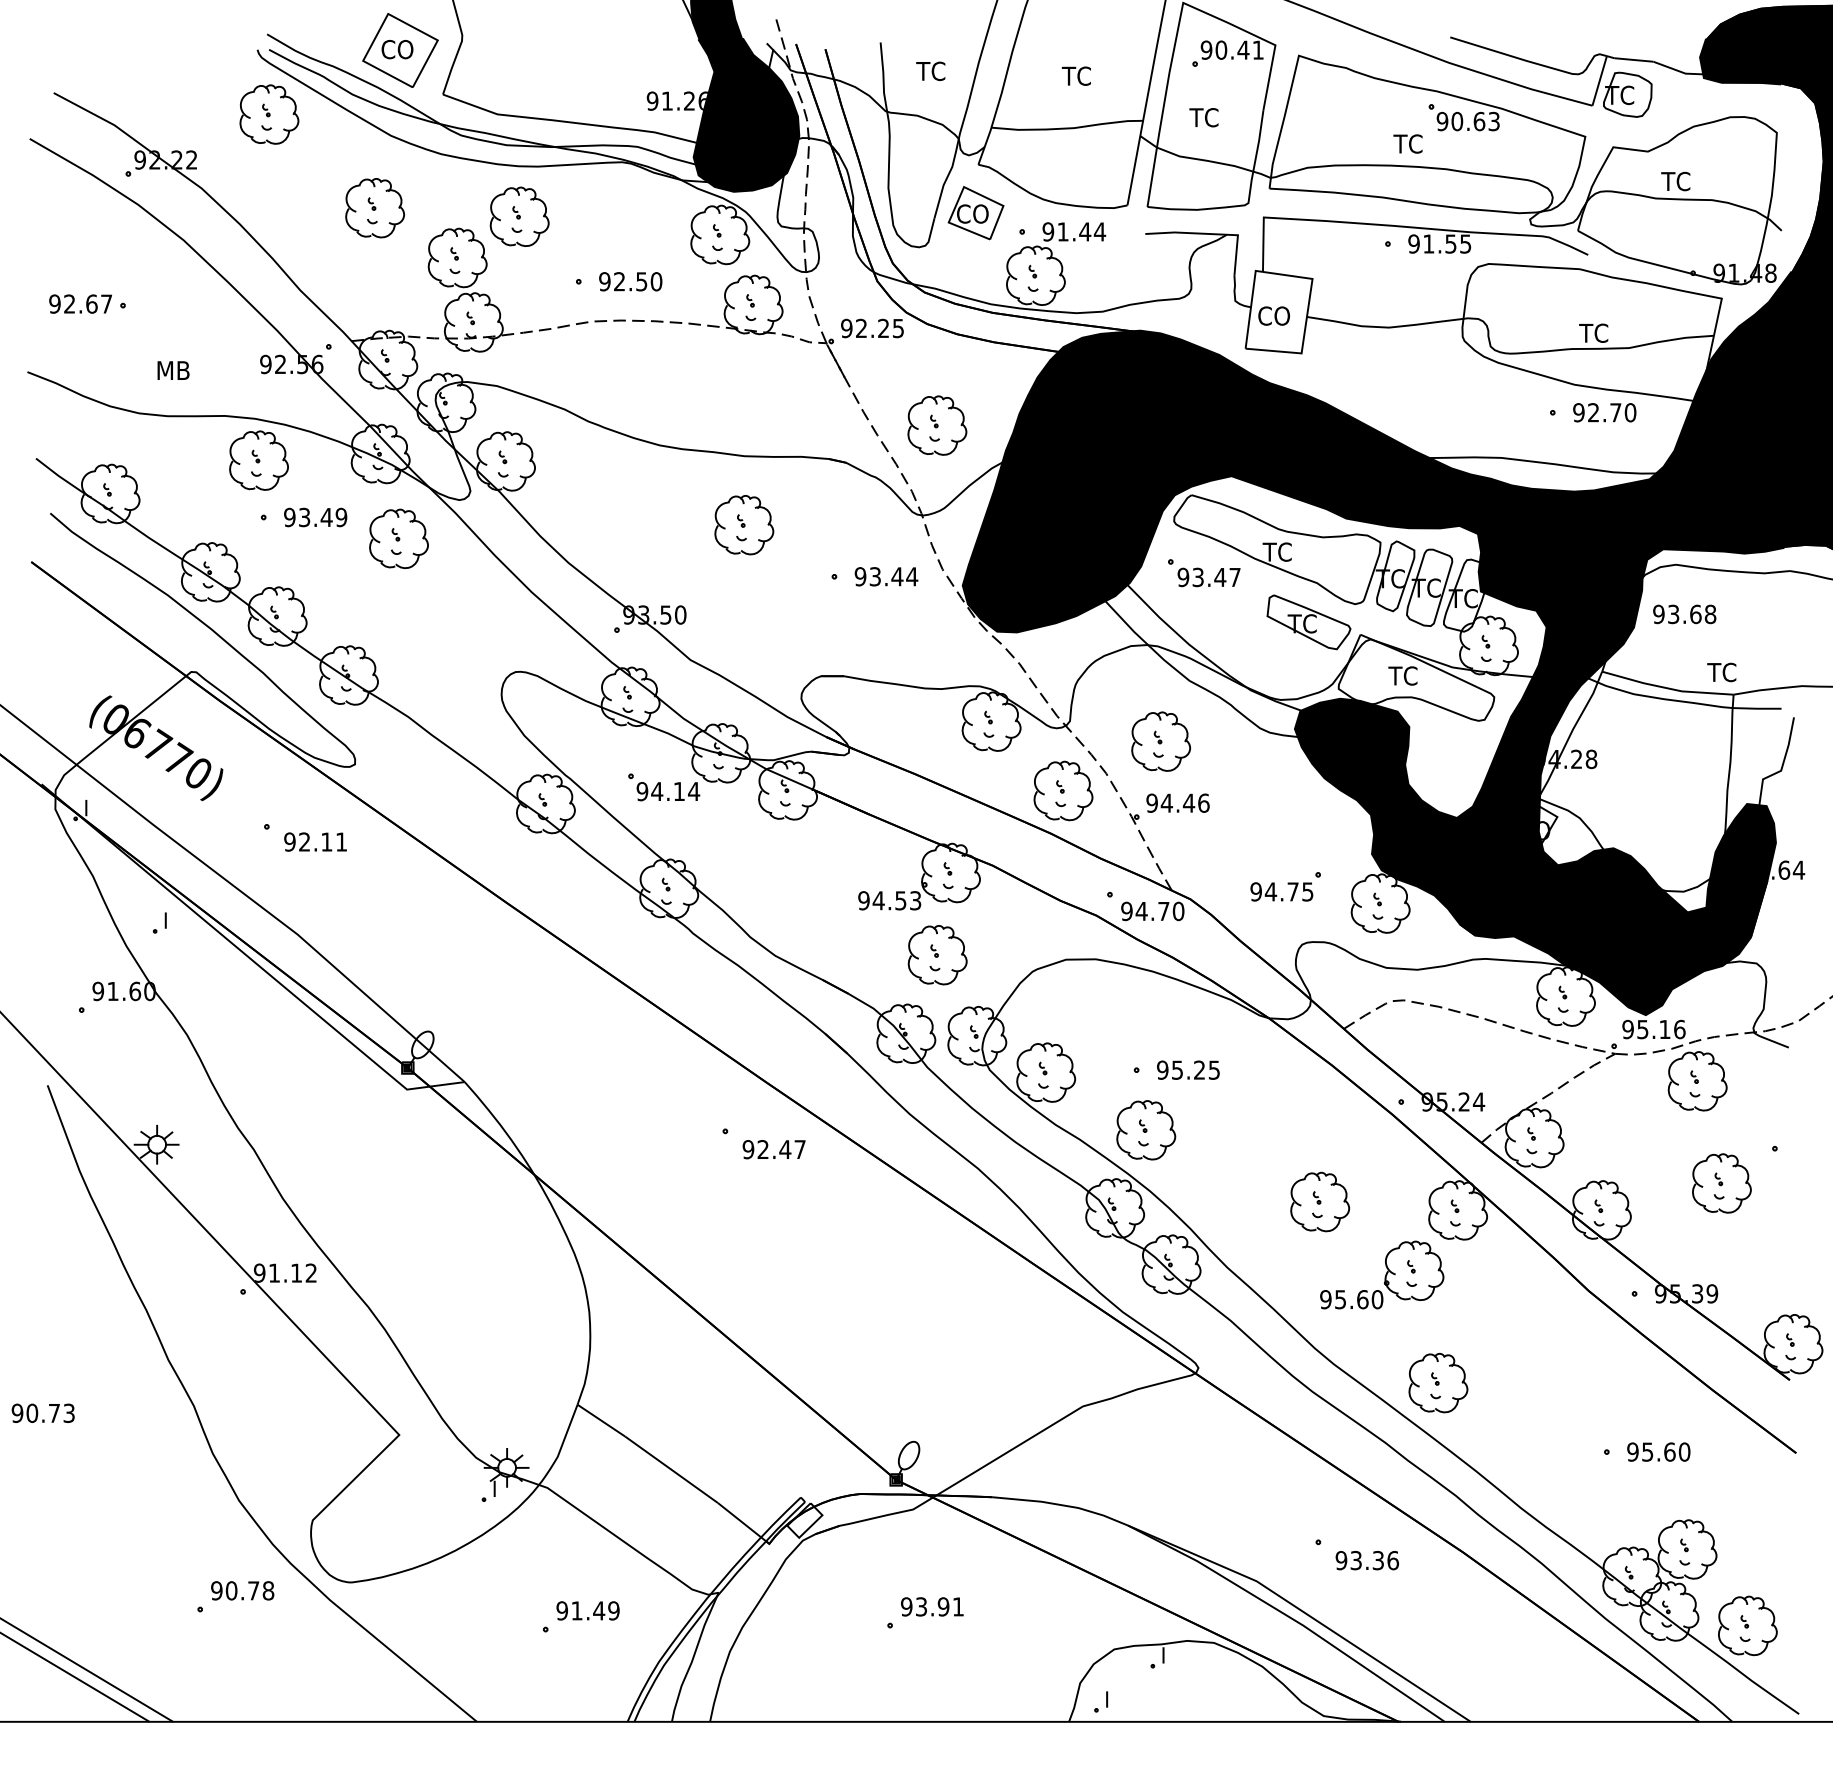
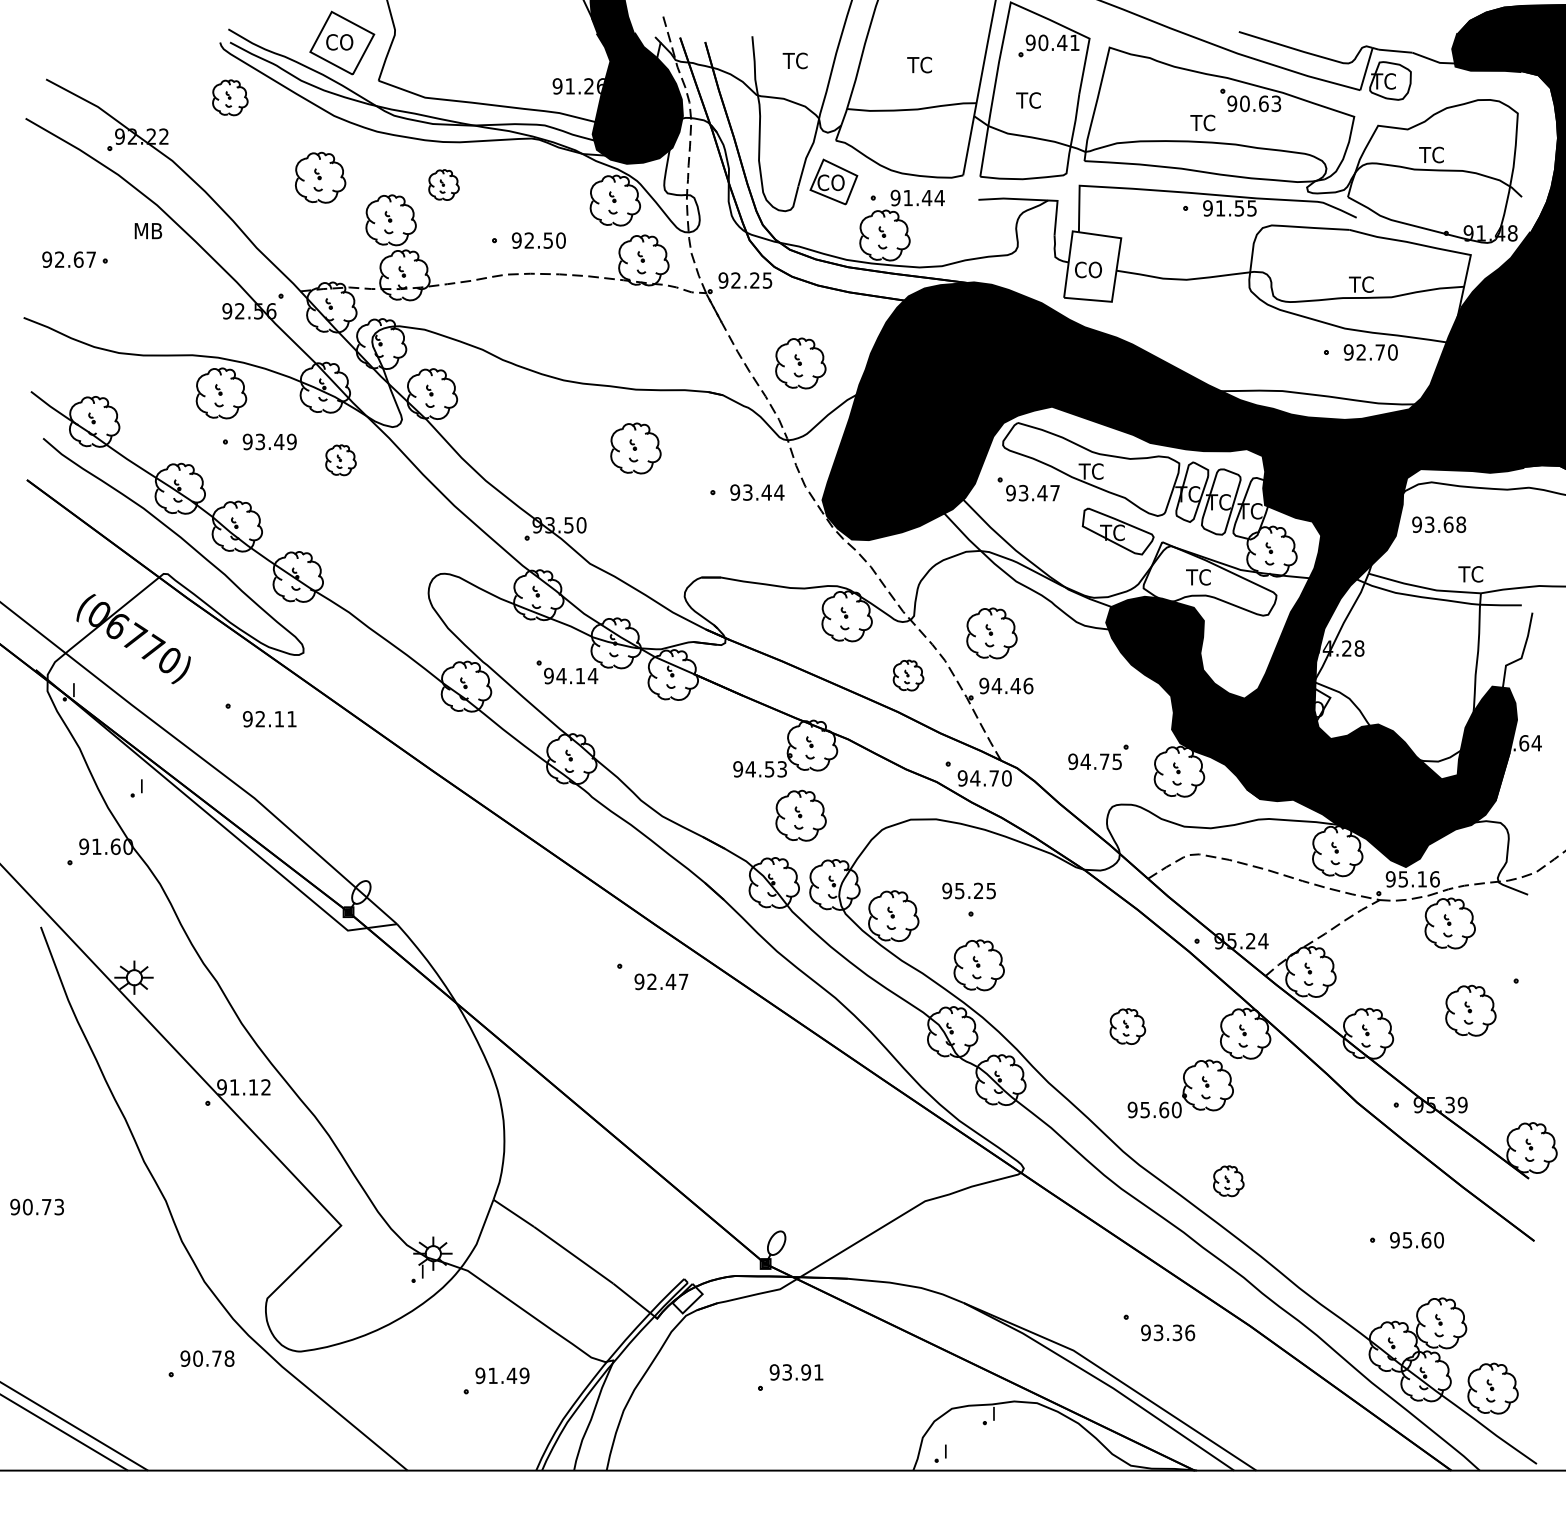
part: (269, 114) -> (230, 97), size x0.7
part: (519, 216) -> (443, 184), size x0.6
text: (173, 370) -> (148, 231), moved
part: (398, 538) -> (340, 459), size x0.6
part: (1063, 790) -> (908, 675), size x0.6
text: (1188, 1069) -> (969, 890), moved
part: (1320, 1201) -> (1128, 1026), size x0.7
part: (1438, 1382) -> (1228, 1180), size x0.6

